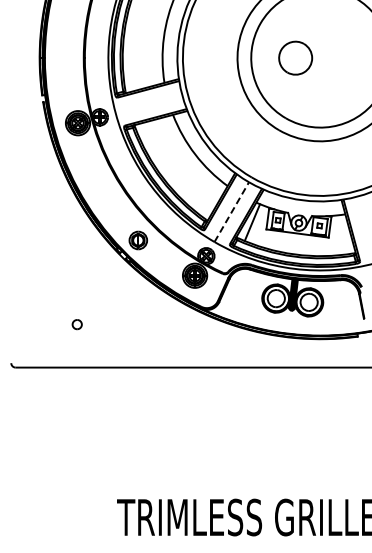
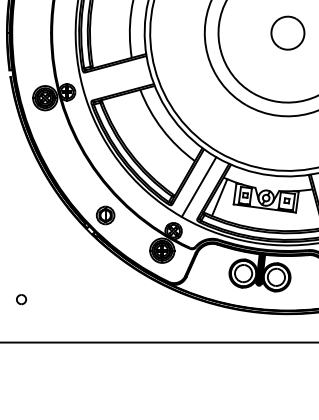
part: (295, 57) -> (287, 32), moved
line: (231, 212) -> (198, 187), dashed -> solid
part: (76, 324) -> (20, 299), moved

